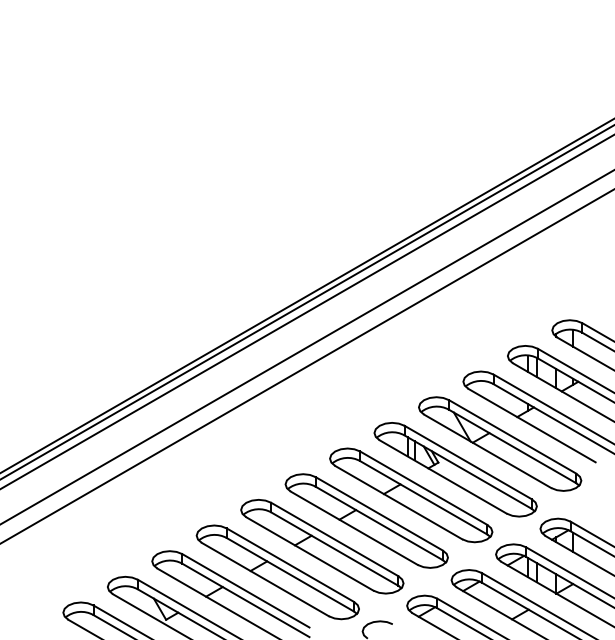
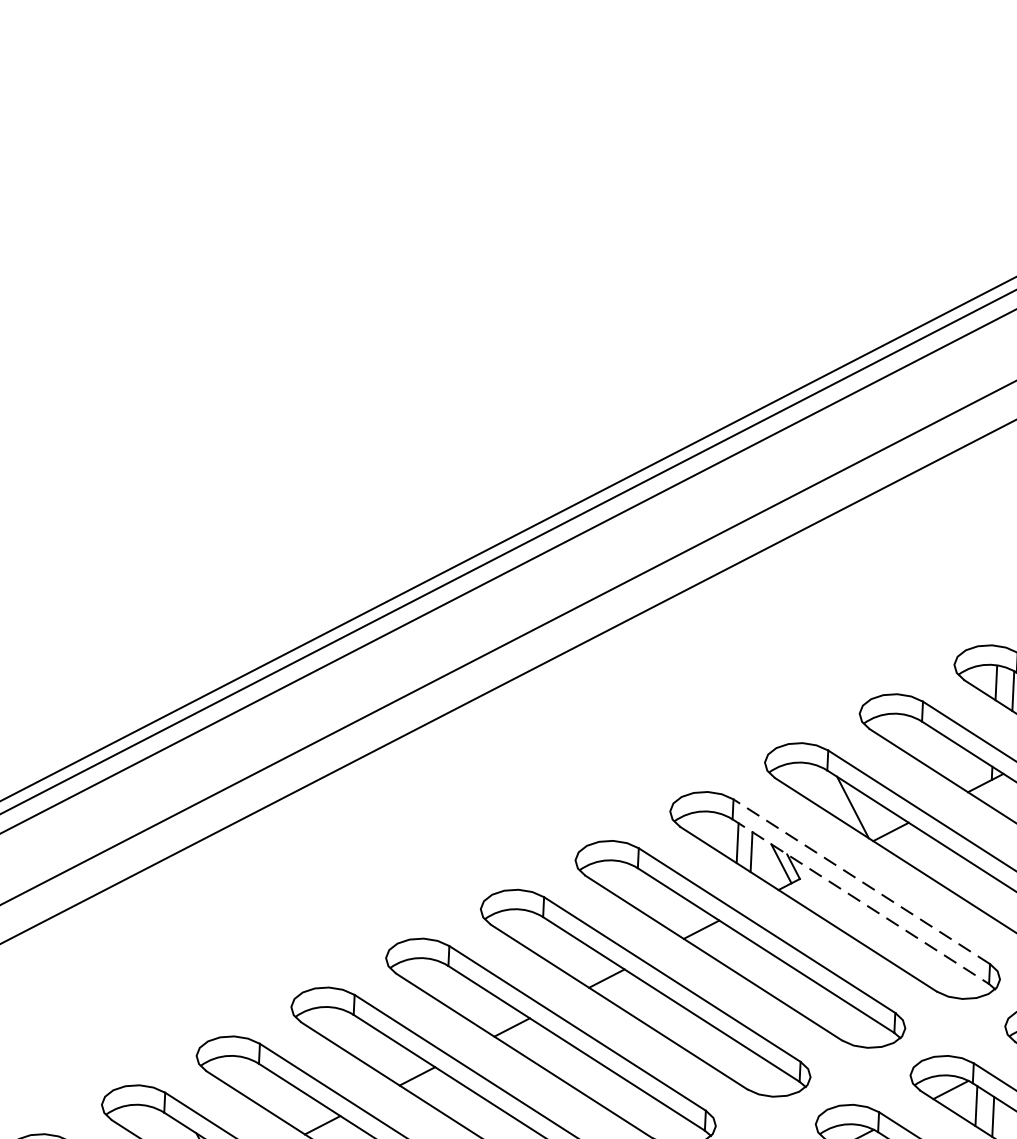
line: (467, 462) -> (860, 881), solid -> dashed
line: (468, 472) -> (861, 902), solid -> dashed

